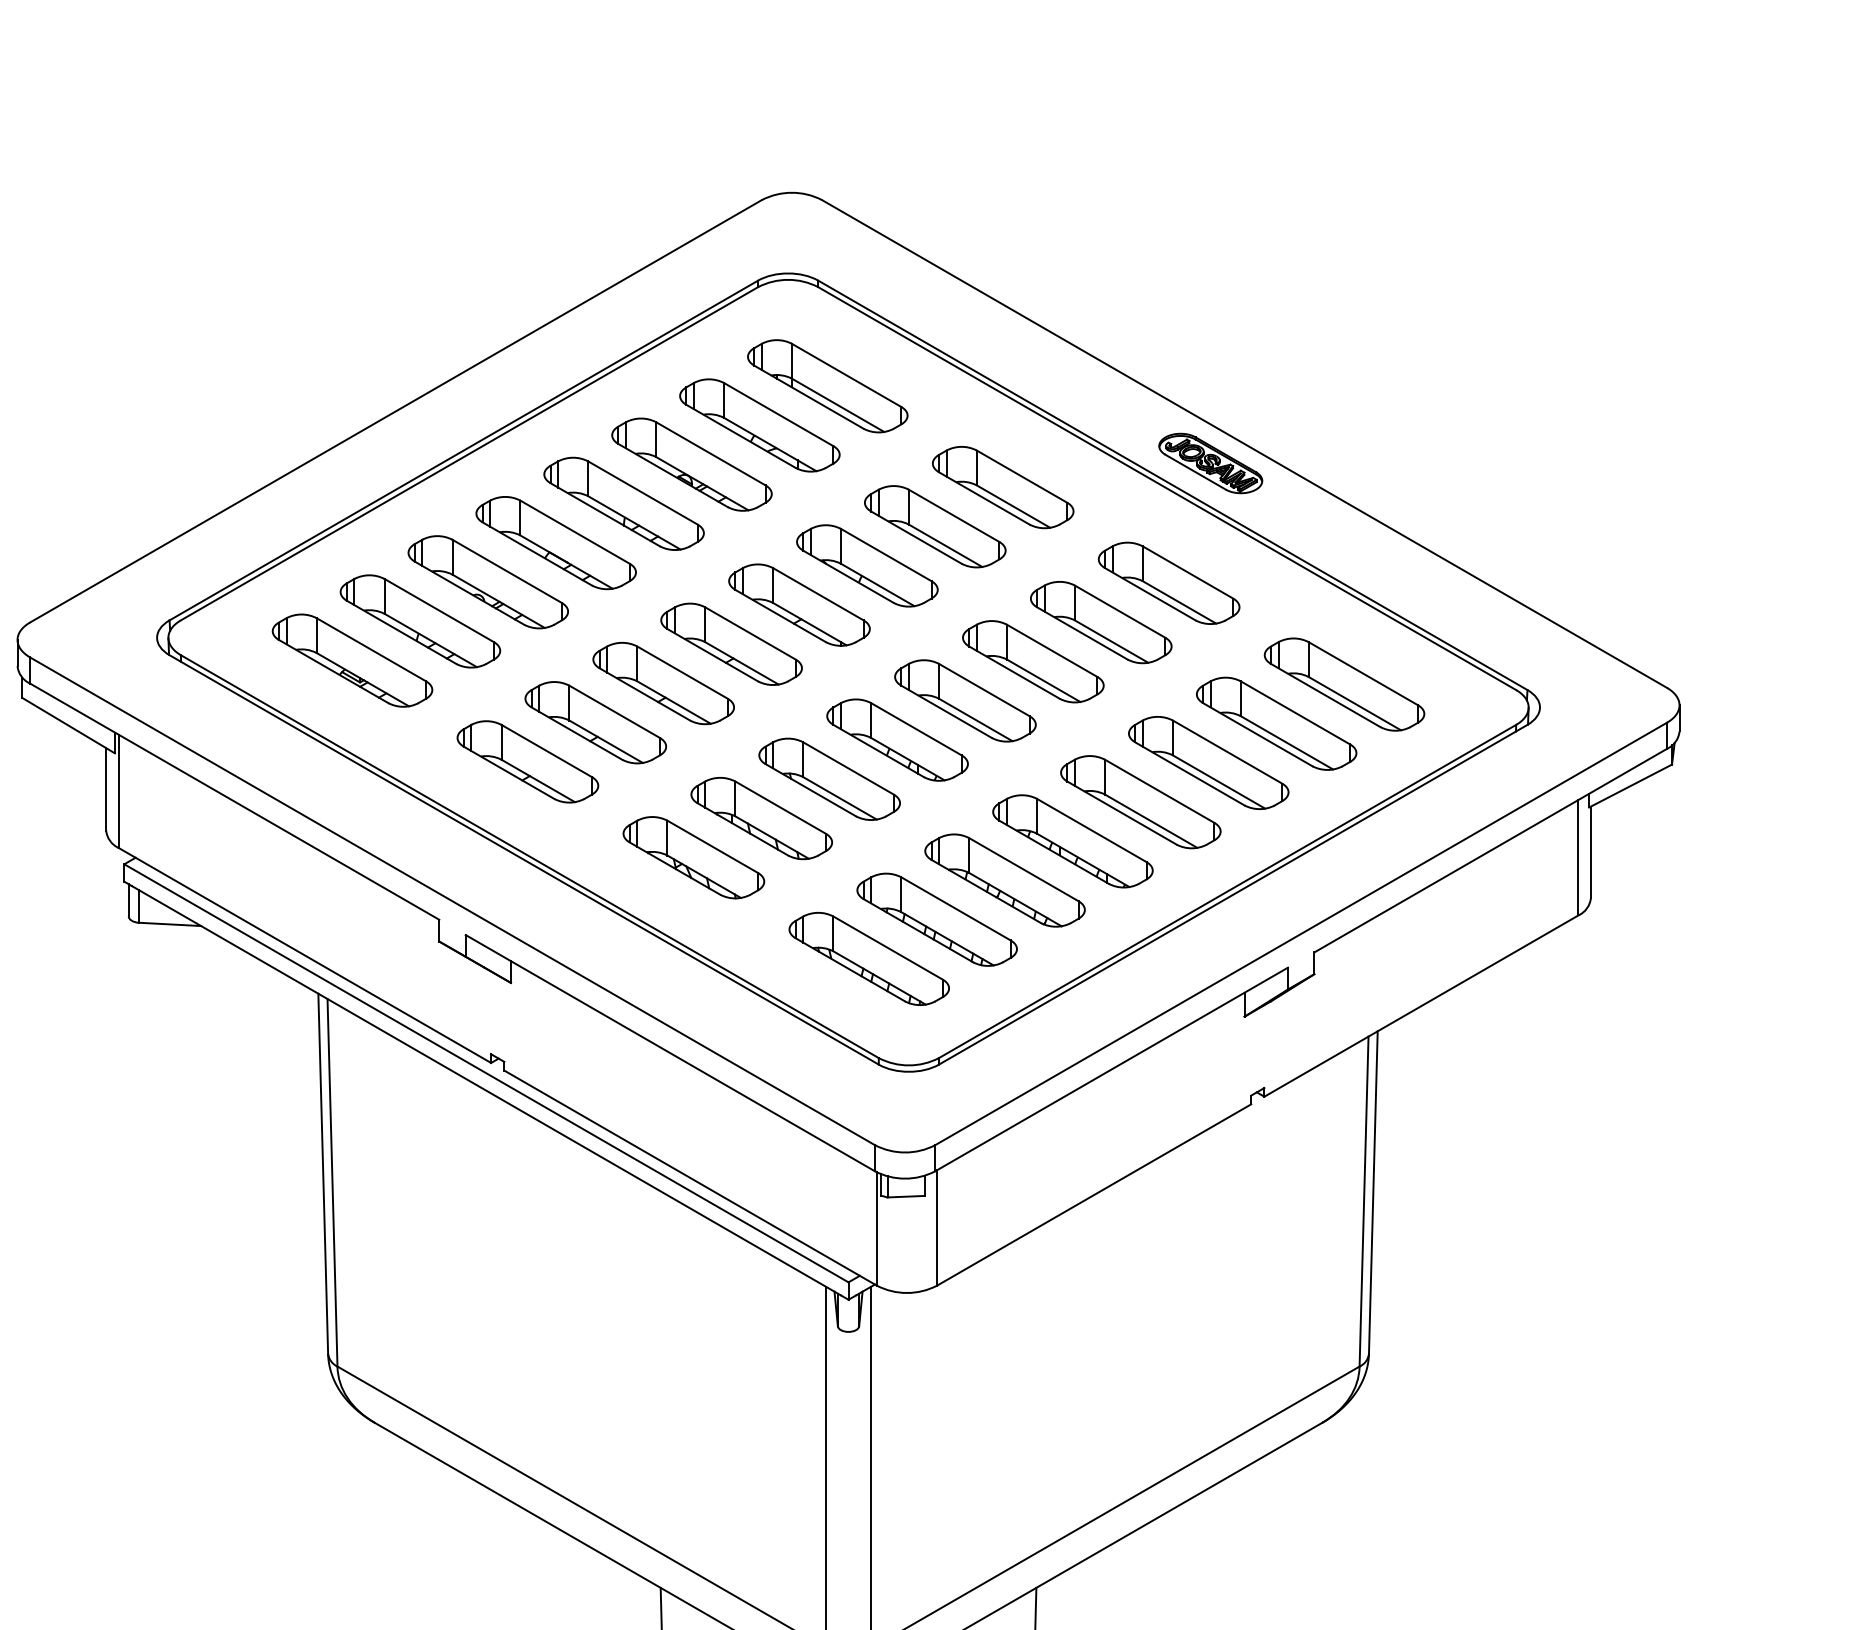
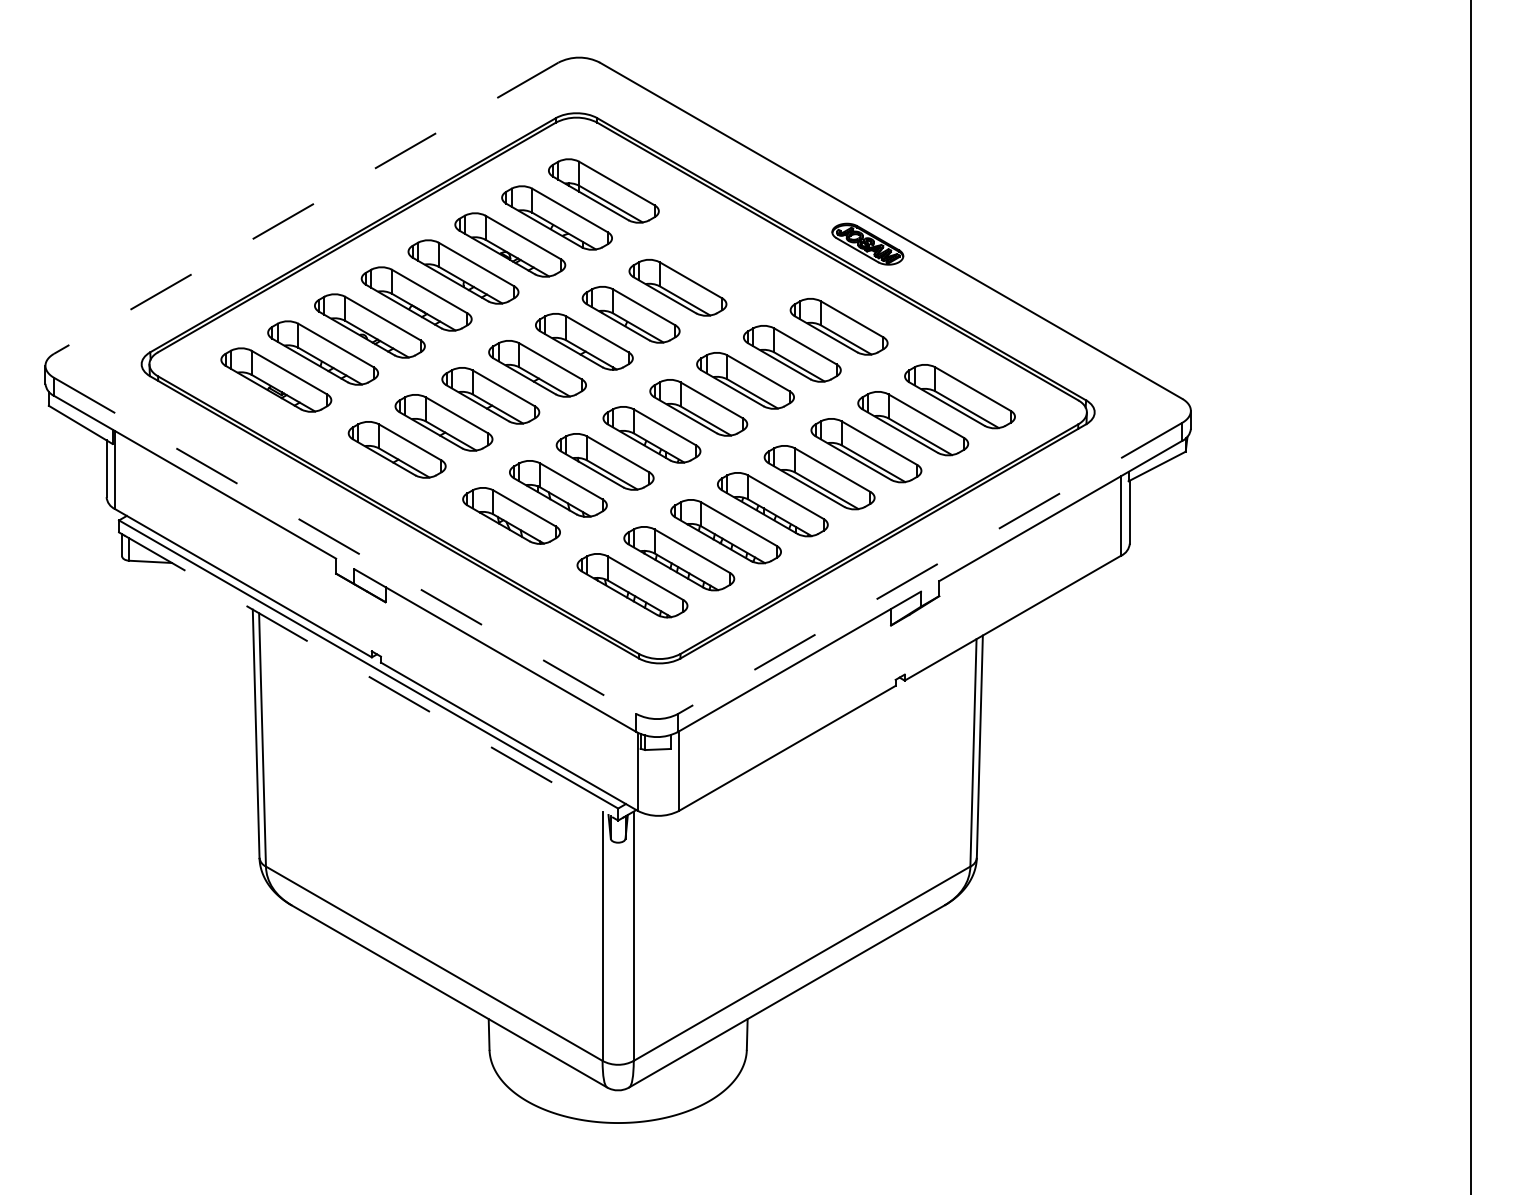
line: (394, 411) -> (305, 208), solid -> dashed
part: (1002, 487) -> (724, 260), removed
line: (452, 902) -> (345, 546), solid -> dashed
line: (1300, 934) -> (929, 568), solid -> dashed
line: (487, 1090) -> (369, 676), solid -> dashed

